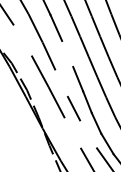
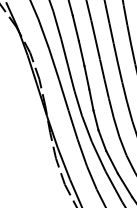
line: (22, 41) -> (43, 34), added
line: (67, 54) -> (81, 53), added
line: (61, 83) -> (71, 78), added
line: (71, 132) -> (72, 124), added
line: (87, 134) -> (86, 128), added

